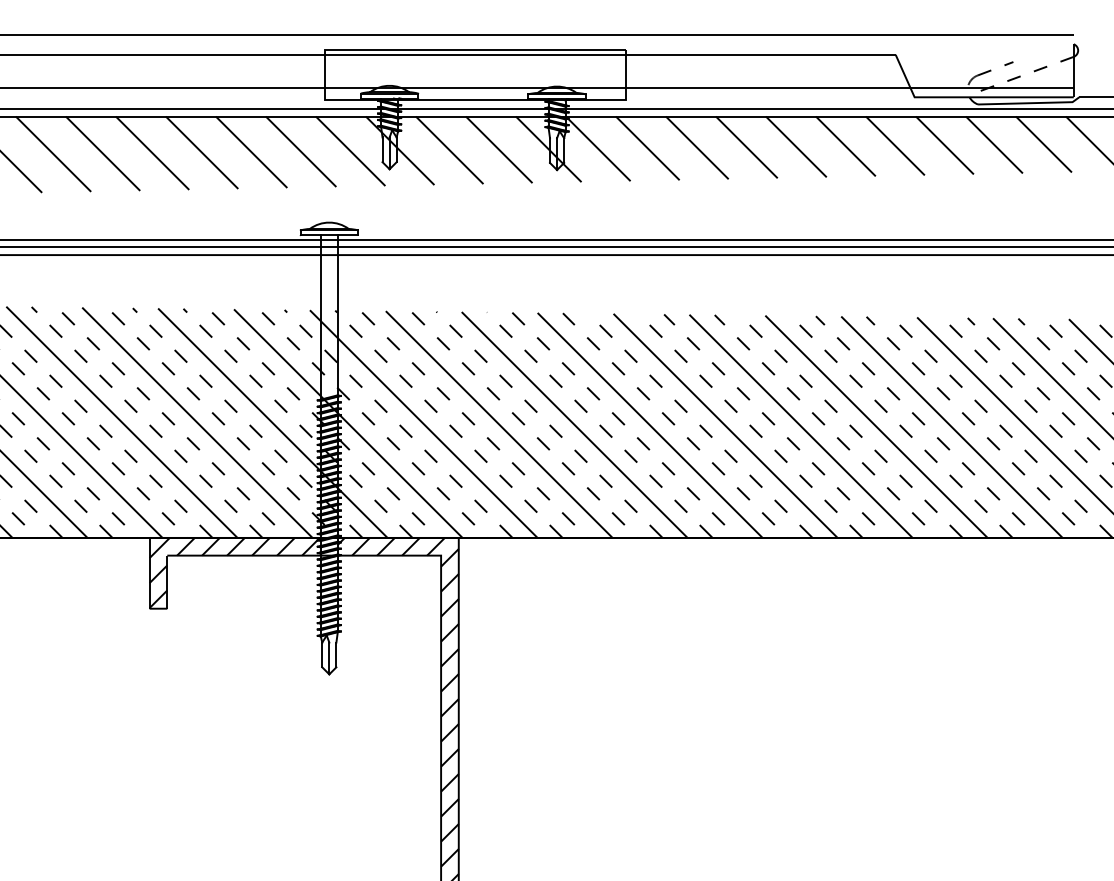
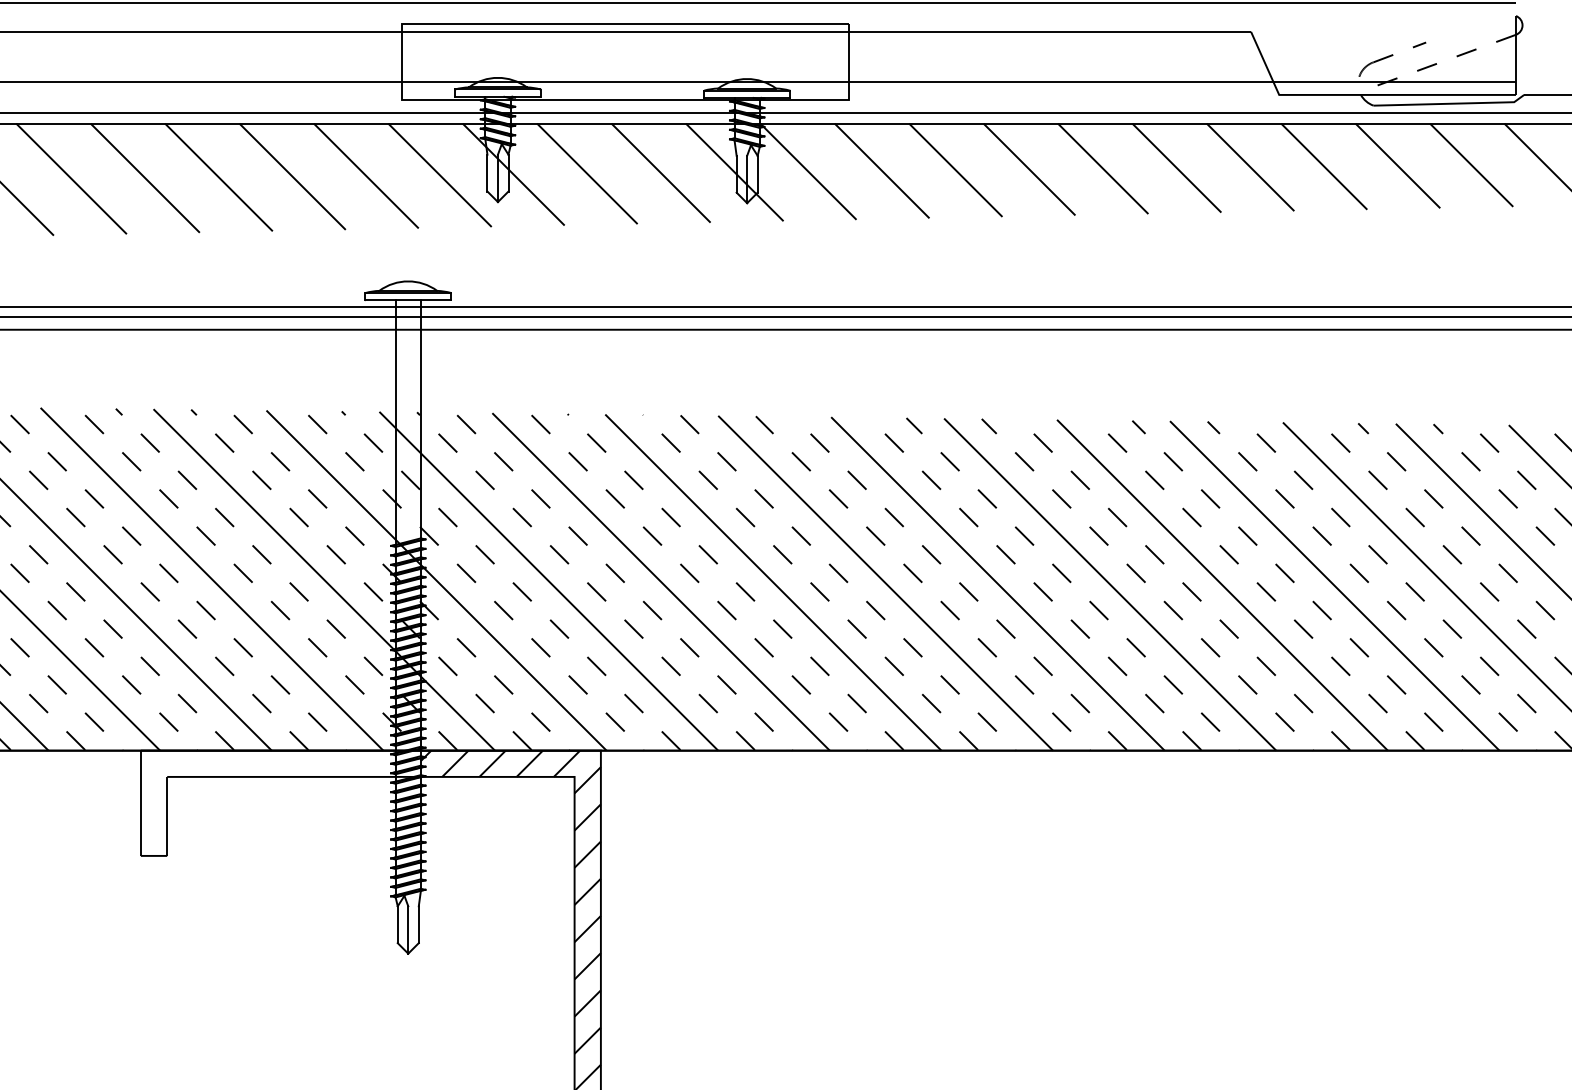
hatch: (234, 572) -> (267, 802), removed

